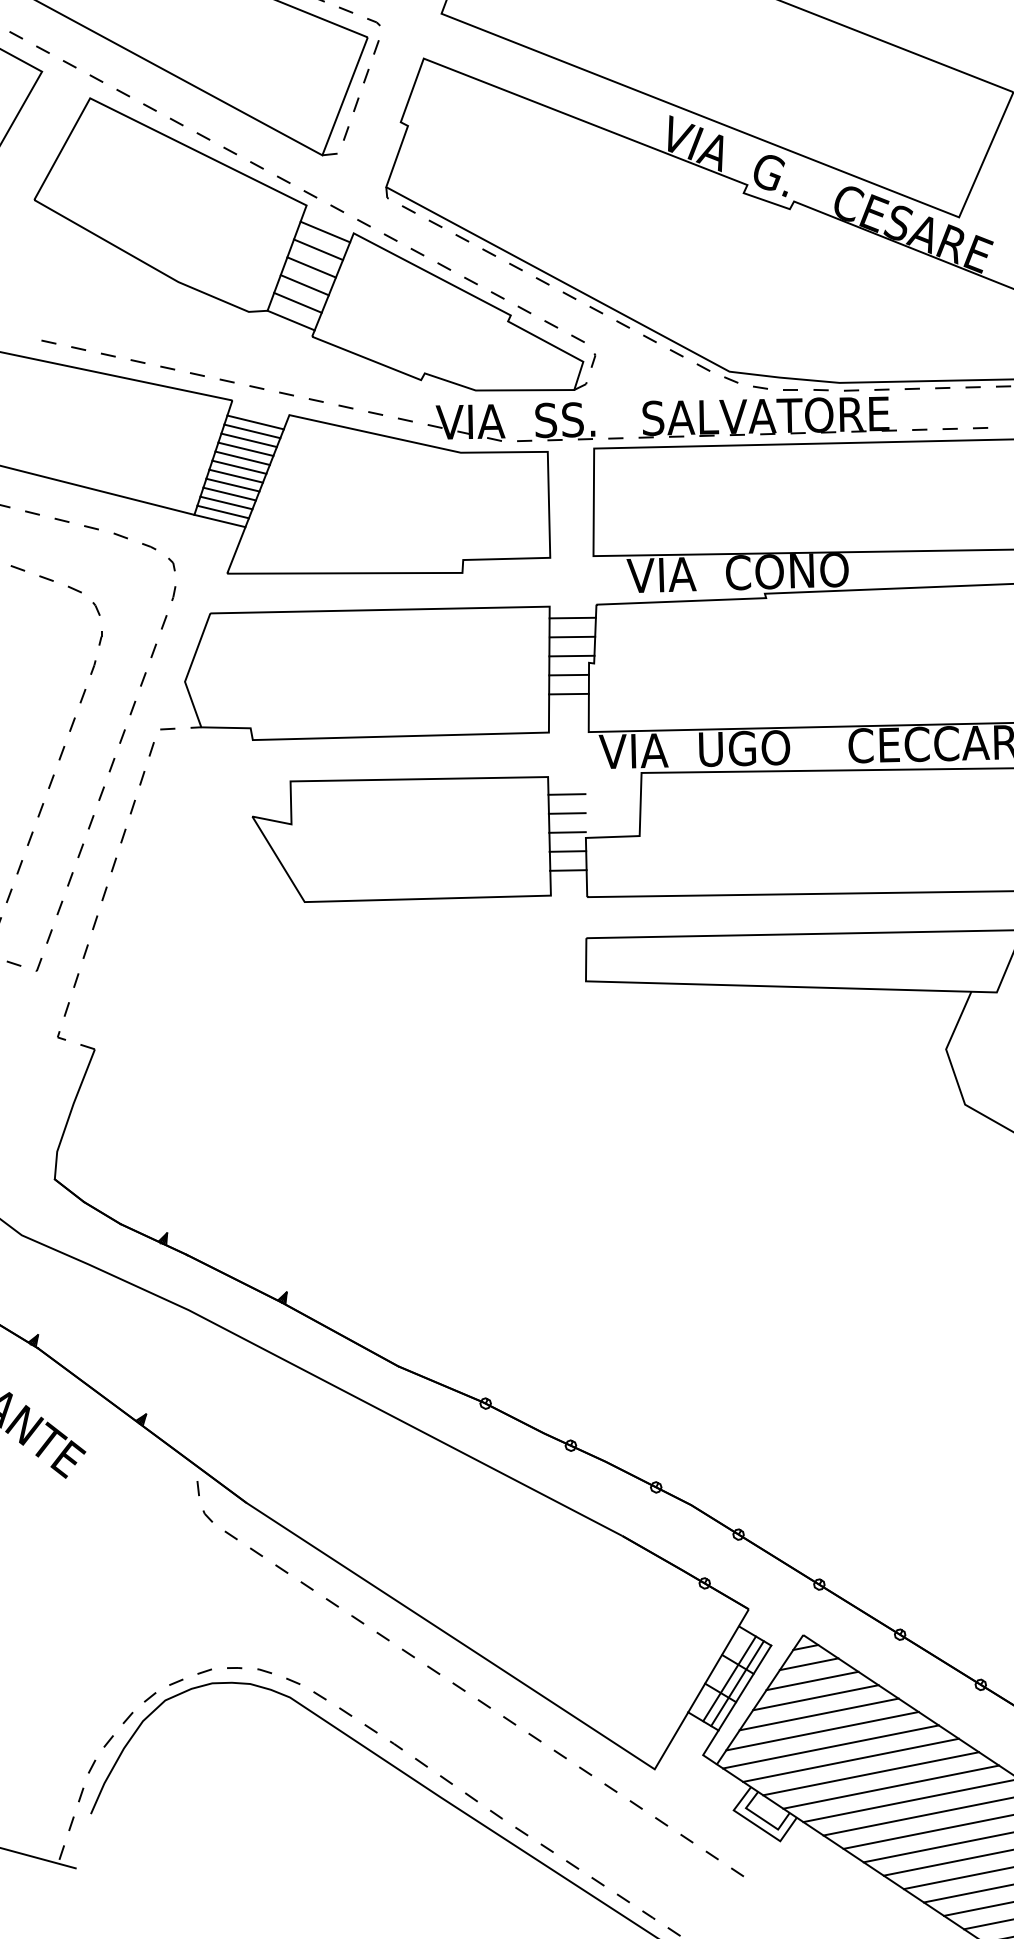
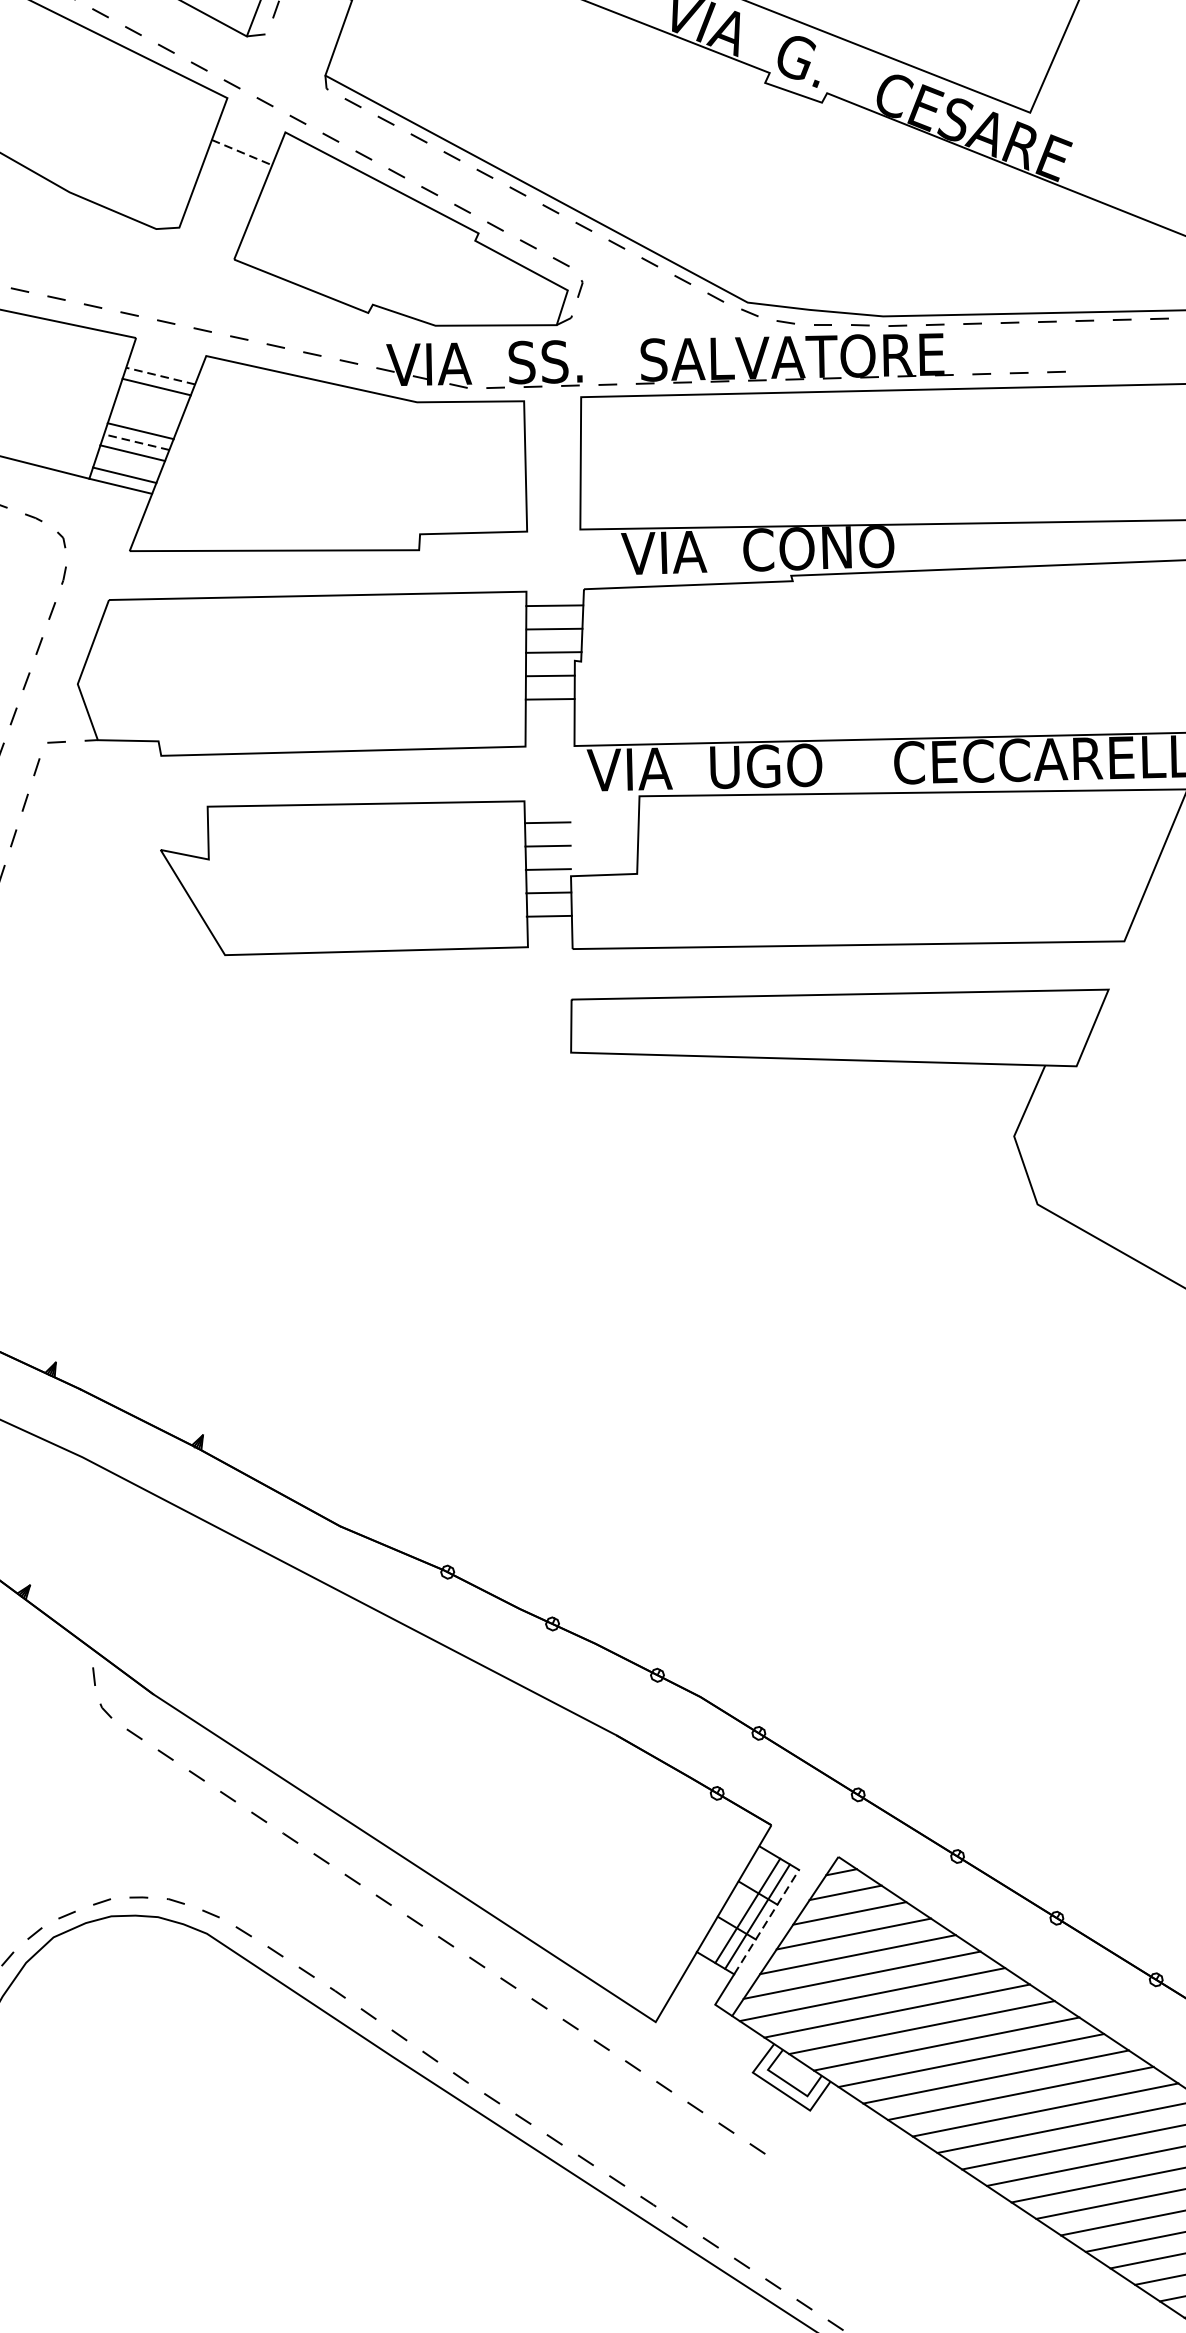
line: (325, 231) -> (250, 130), removed
line: (318, 249) -> (242, 152), solid -> dashed
line: (311, 267) -> (233, 174), removed
line: (304, 285) -> (224, 196), removed
line: (297, 302) -> (216, 217), removed
line: (290, 320) -> (207, 239), removed
line: (255, 422) -> (164, 365), removed
line: (252, 431) -> (160, 376), solid -> dashed
line: (245, 448) -> (152, 397), removed
line: (242, 458) -> (148, 409), removed
line: (239, 466) -> (144, 419), removed
line: (232, 485) -> (136, 442), solid -> dashed
line: (226, 502) -> (128, 463), removed
line: (744, 1688) -> (766, 1922), solid -> dashed

